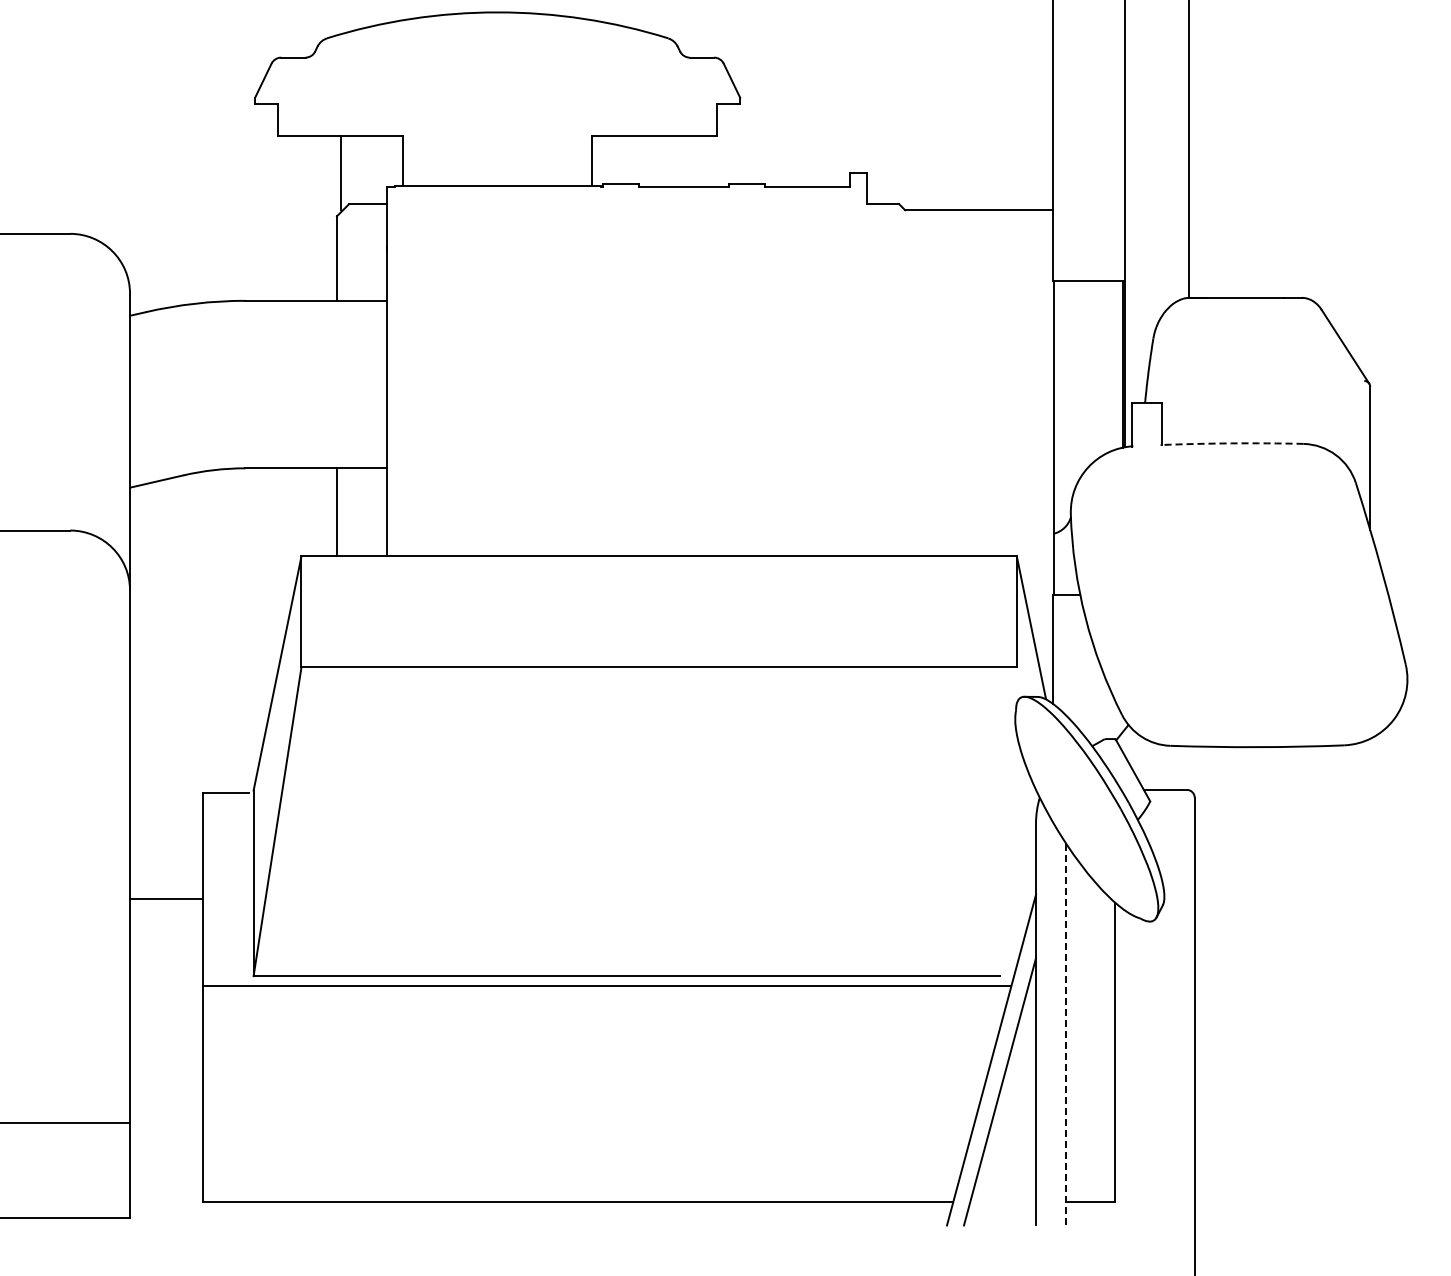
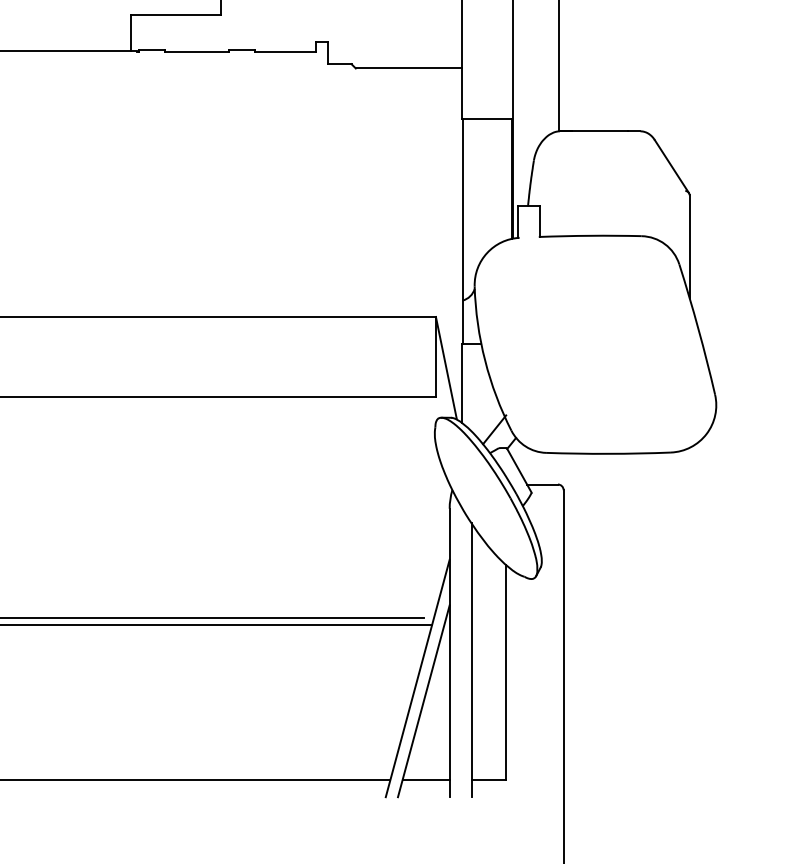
arc: (1231, 443) -> (590, 235), dashed -> solid
line: (1098, 713) -> (494, 429), added
line: (1066, 1034) -> (471, 660), dashed -> solid
line: (1003, 1202) -> (426, 780), added

